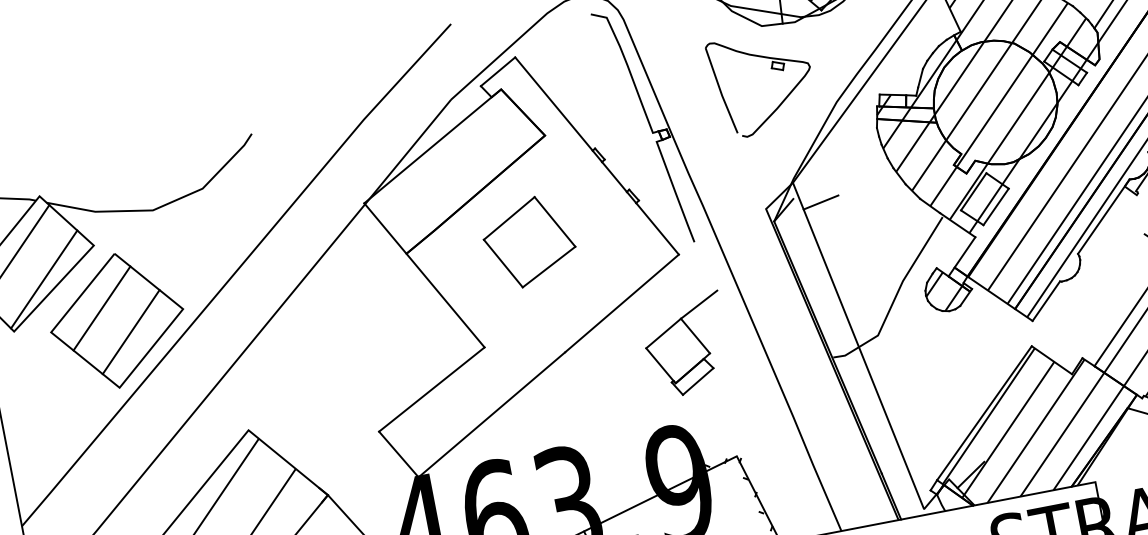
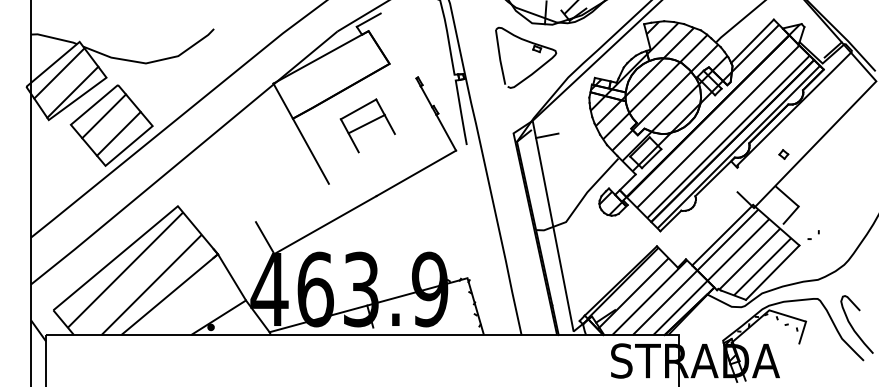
line: (553, 103) -> (398, 45), removed
line: (548, 266) -> (366, 123), moved
part: (685, 344) -> (449, 205), removed
line: (430, 389) -> (291, 202), removed

